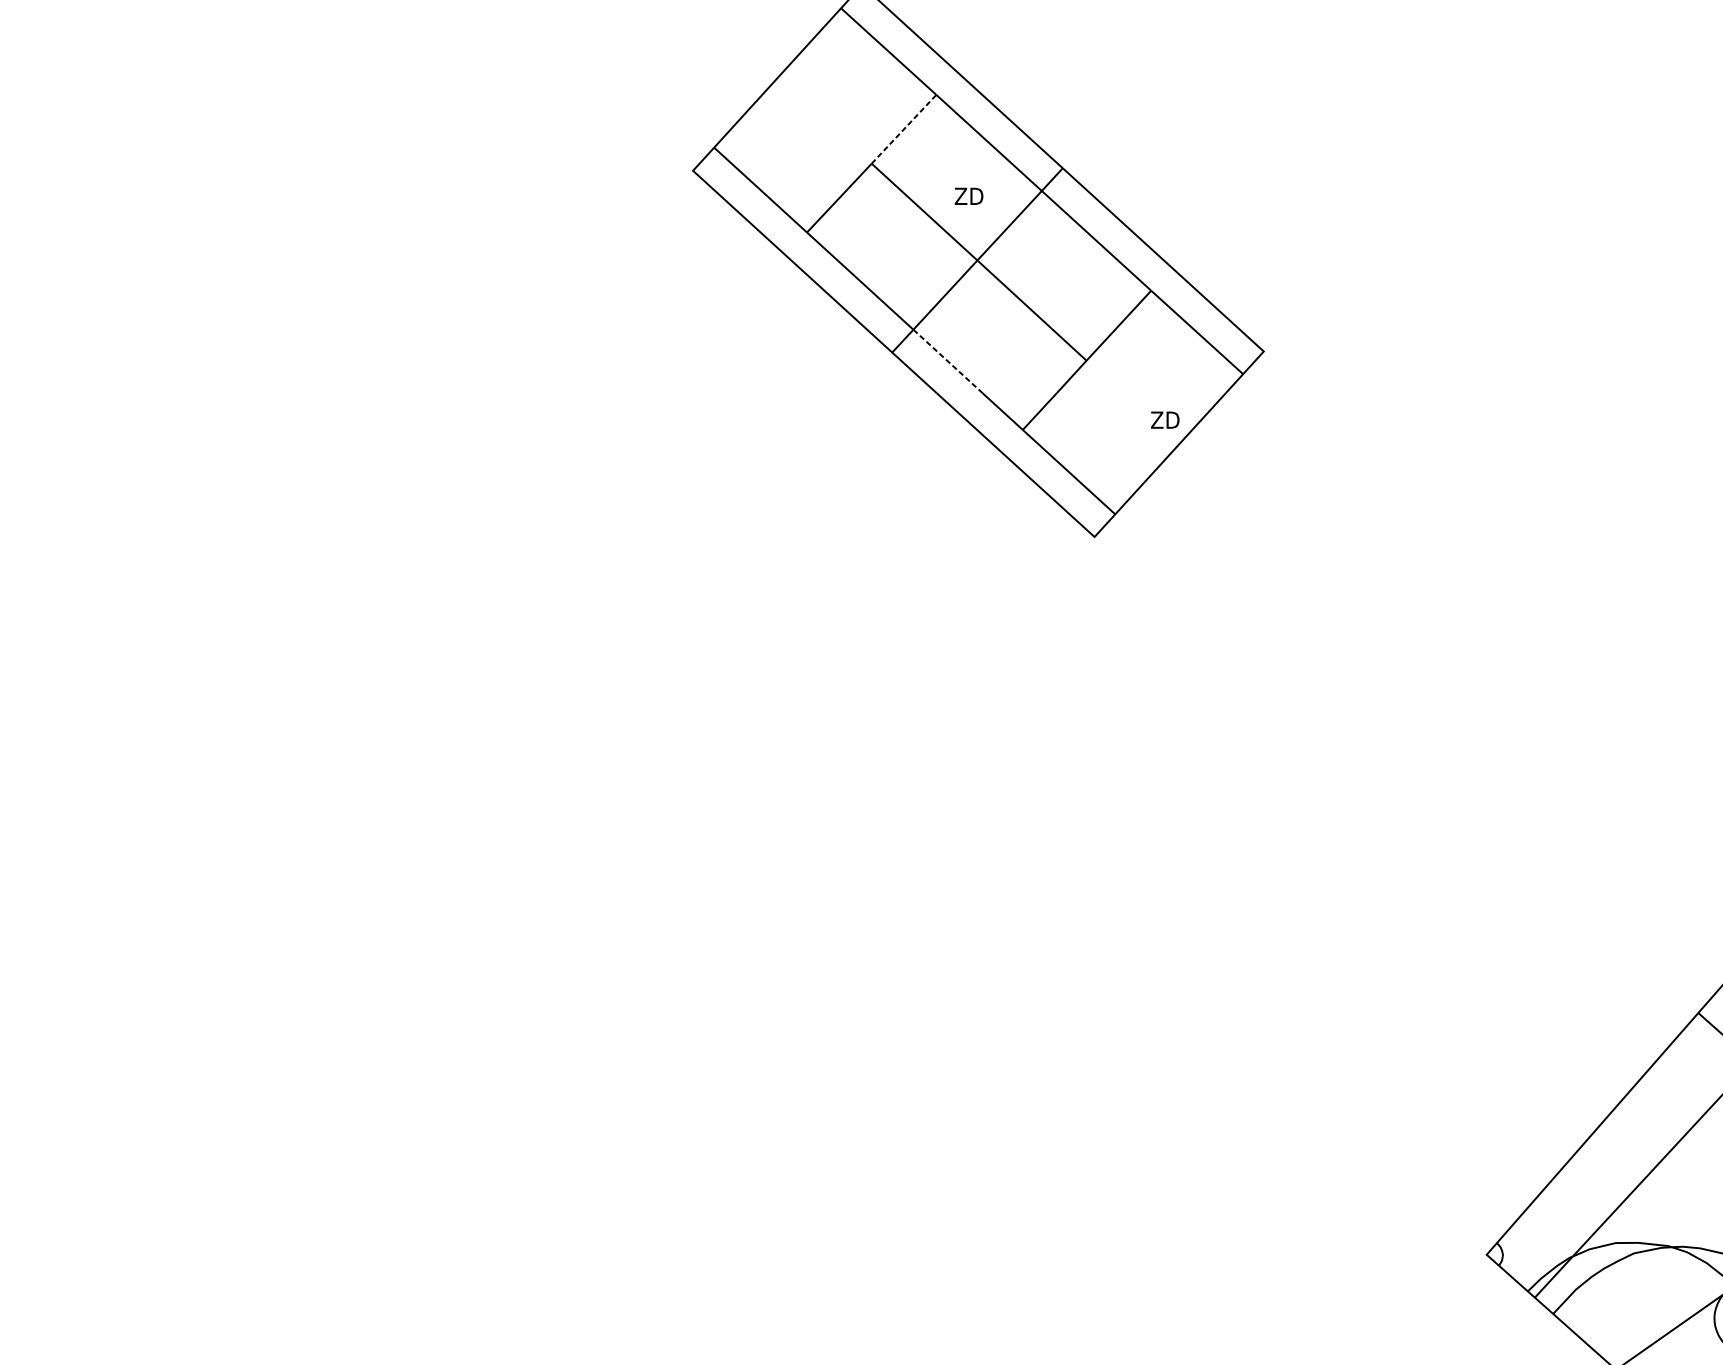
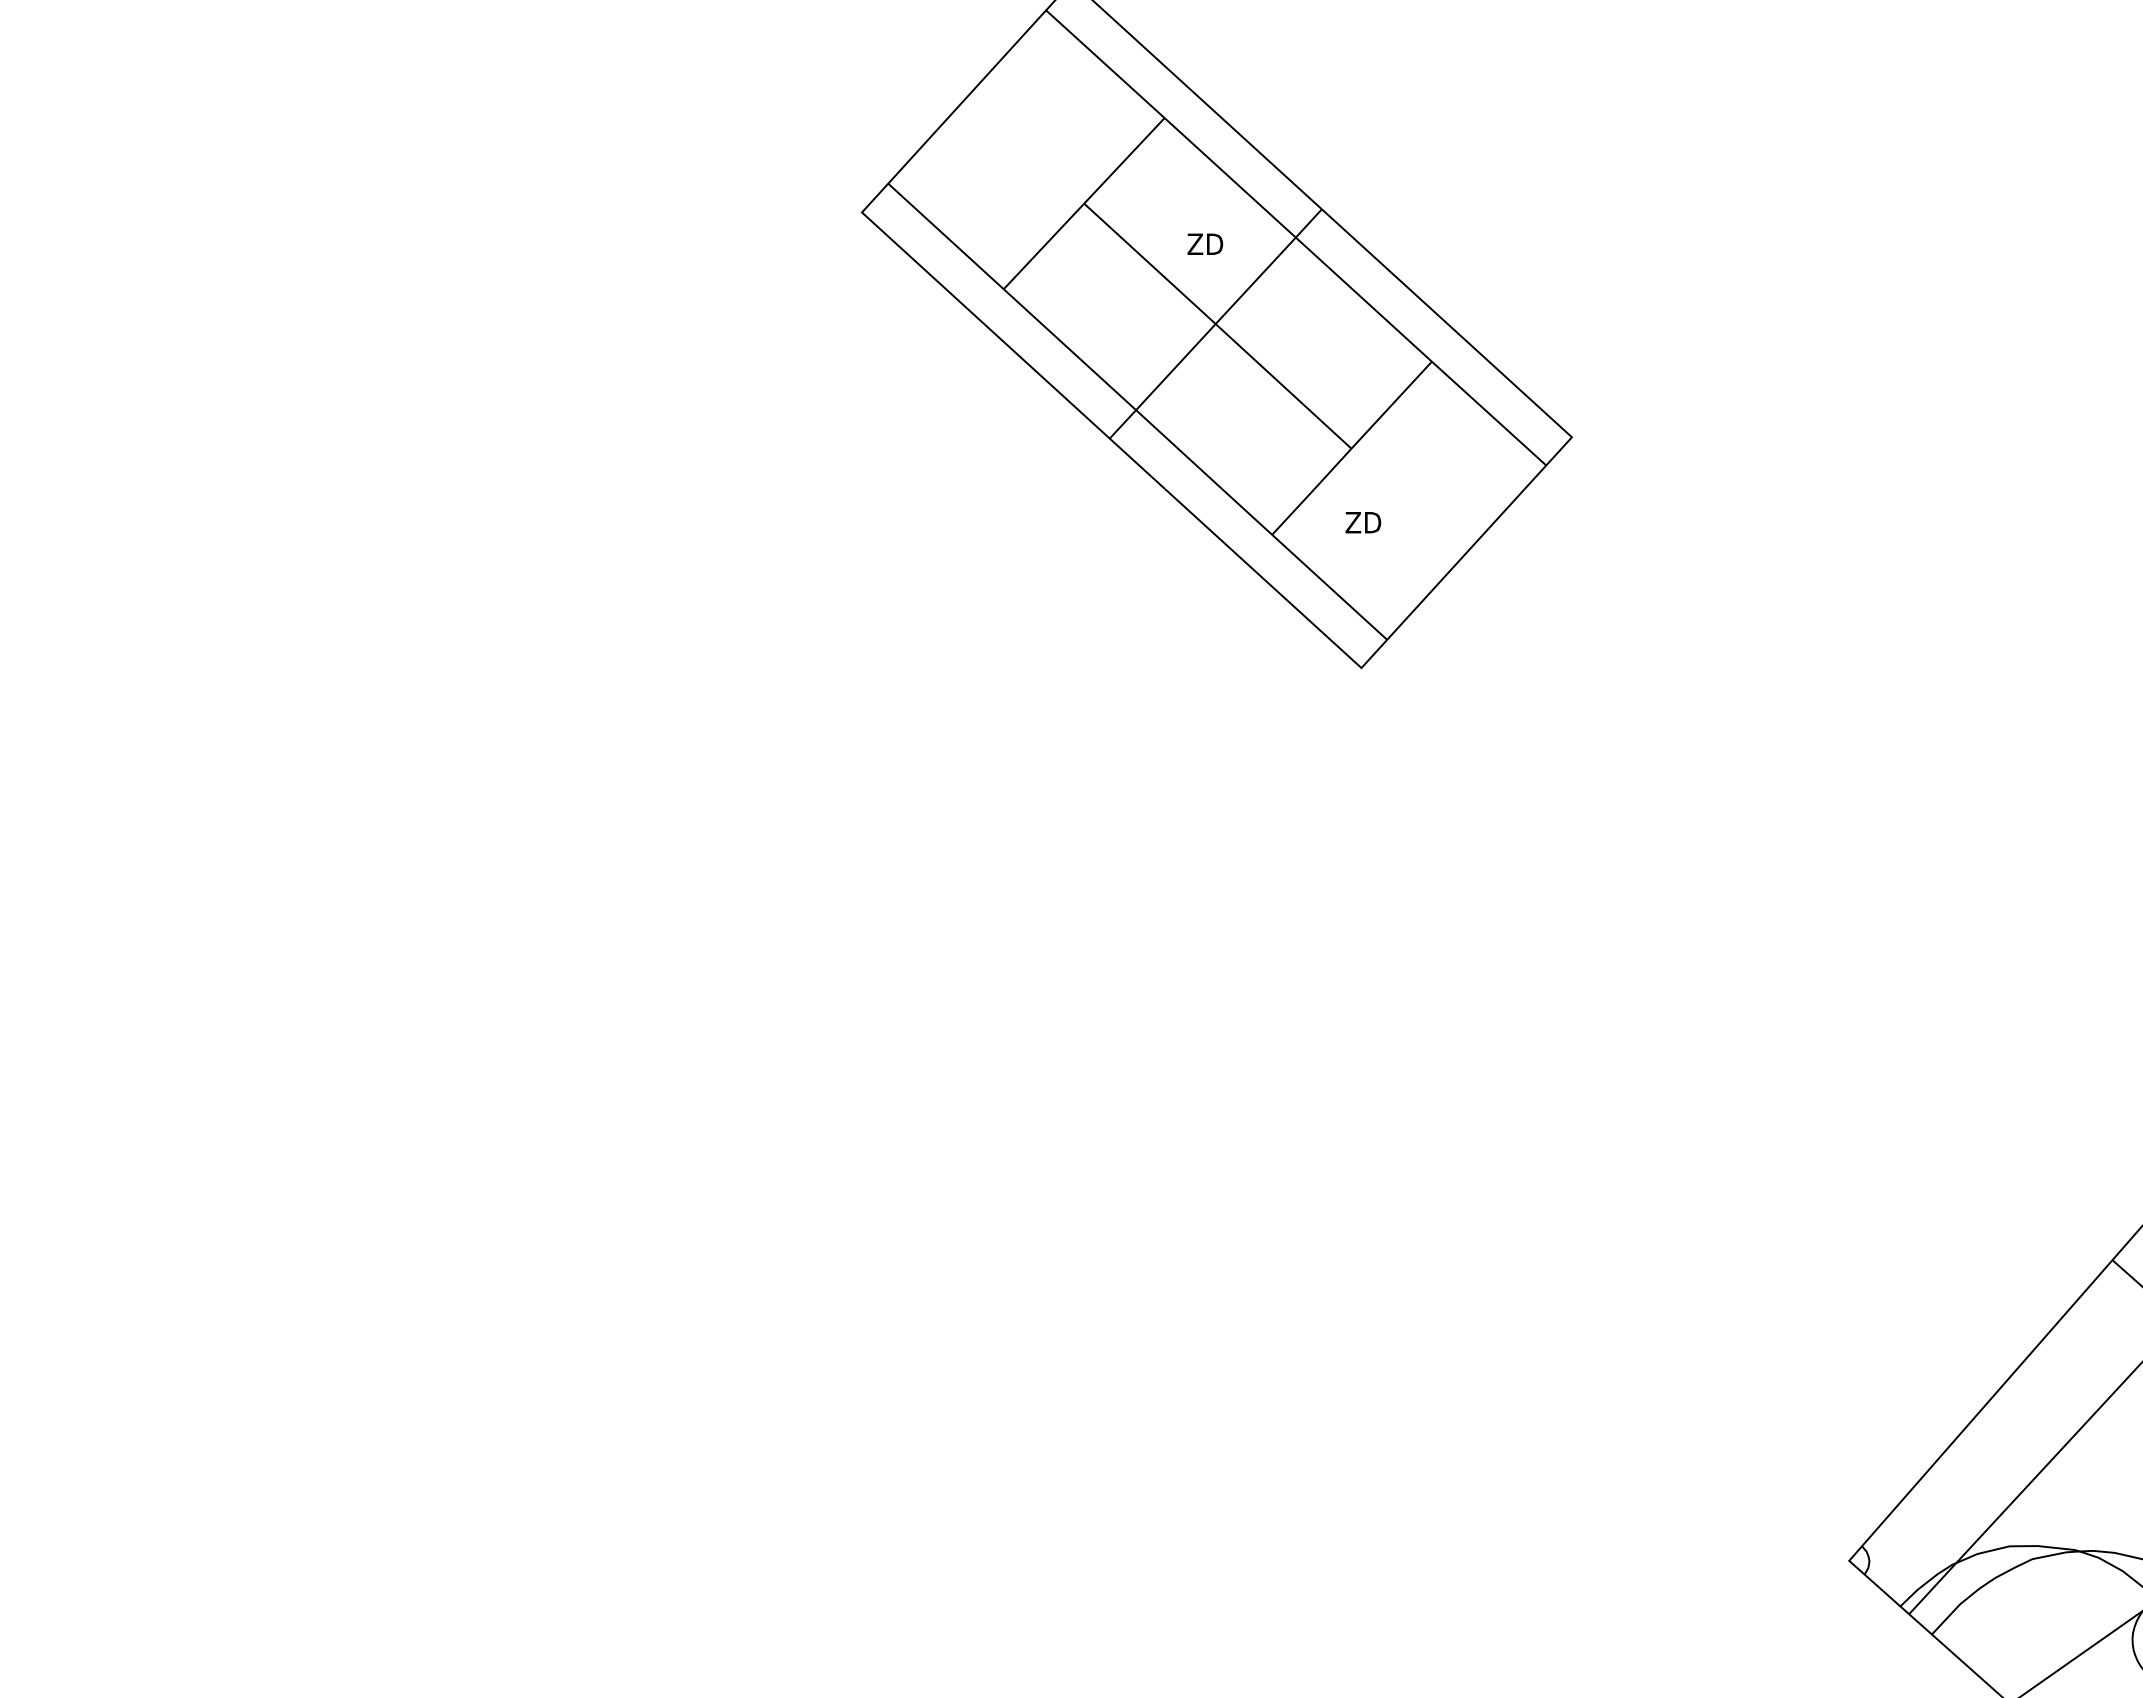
line: (904, 129) -> (1124, 160), dashed -> solid
line: (948, 362) -> (1179, 450), dashed -> solid
text: (1165, 420) -> (1363, 522), moved

